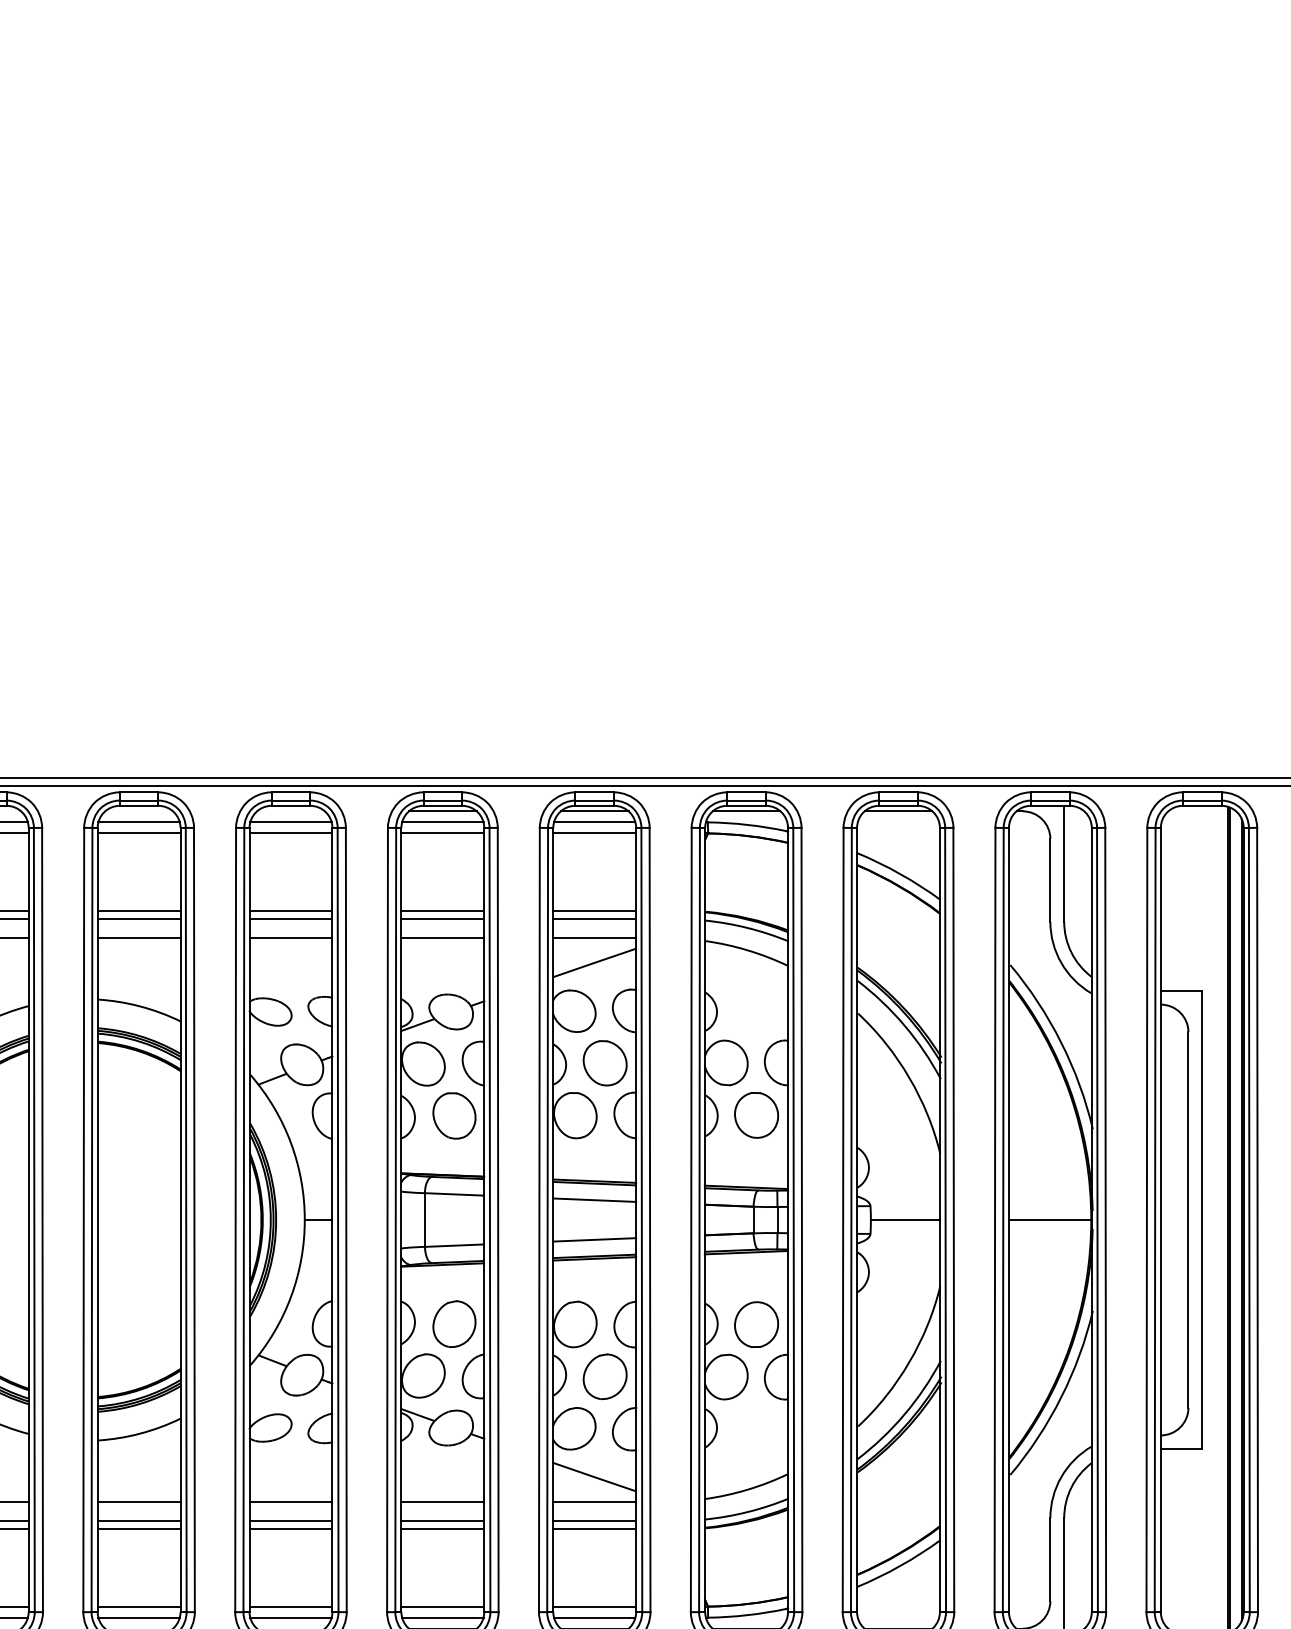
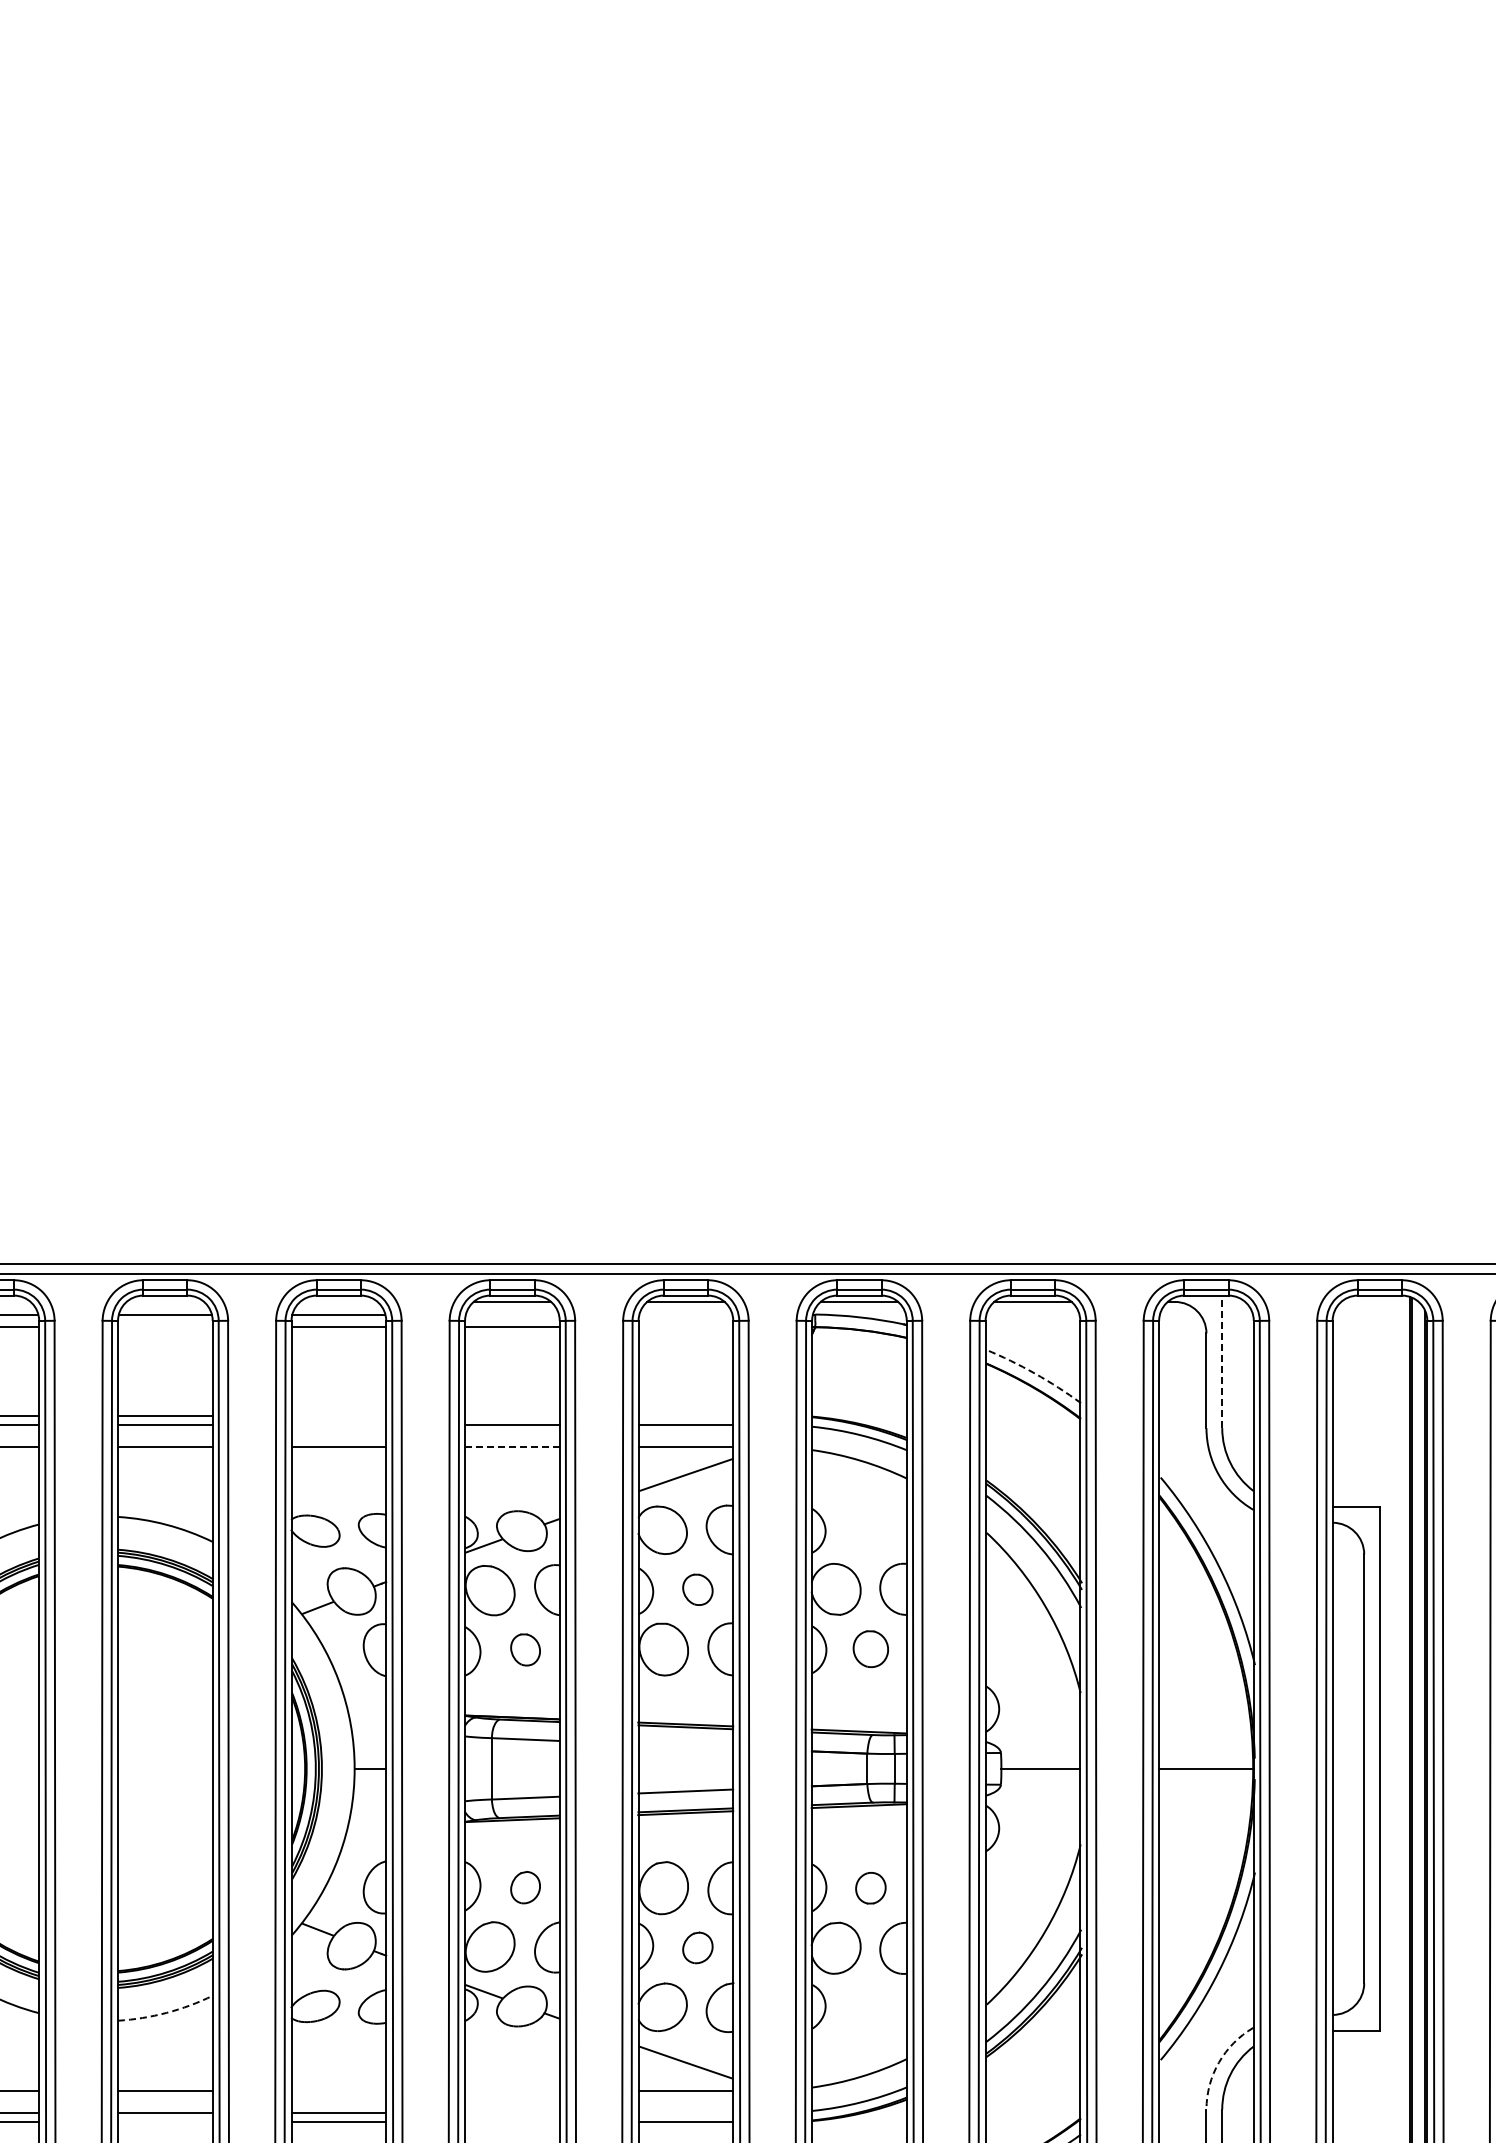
line: (442, 822) -> (511, 1314), removed
line: (594, 822) -> (685, 1314), removed
line: (139, 833) -> (165, 1327), removed
line: (594, 833) -> (685, 1327), removed
line: (1064, 863) -> (1222, 1361), solid -> dashed
arc: (899, 873) -> (1034, 1373), solid -> dashed
line: (290, 910) -> (338, 1415), removed
line: (442, 910) -> (512, 1415), removed
line: (594, 910) -> (685, 1415), removed
line: (290, 918) -> (338, 1424), removed
line: (442, 938) -> (512, 1447), solid -> dashed
part: (604, 1063) -> (697, 1589), size x0.6
part: (756, 1114) -> (870, 1648), size x0.7
part: (454, 1115) -> (525, 1649), size x0.6
line: (594, 1200) -> (685, 1746), removed
part: (454, 1323) -> (525, 1887), size x0.6
part: (756, 1323) -> (870, 1887), size x0.6
part: (604, 1376) -> (697, 1947), size x0.6
arc: (140, 1433) -> (166, 2012), solid -> dashed
arc: (1061, 1477) -> (1219, 2062), solid -> dashed
line: (290, 1501) -> (338, 2090), removed
line: (442, 1501) -> (512, 2090), removed
line: (442, 1520) -> (512, 2112), removed
line: (594, 1520) -> (685, 2112), removed
line: (139, 1529) -> (165, 2122), removed
line: (442, 1529) -> (512, 2122), removed

